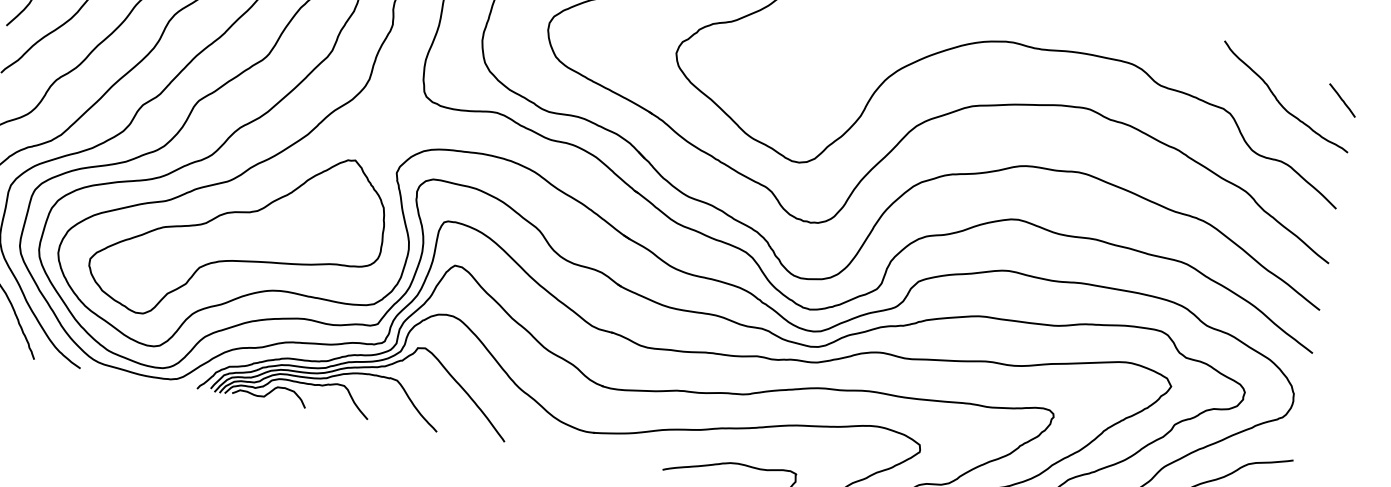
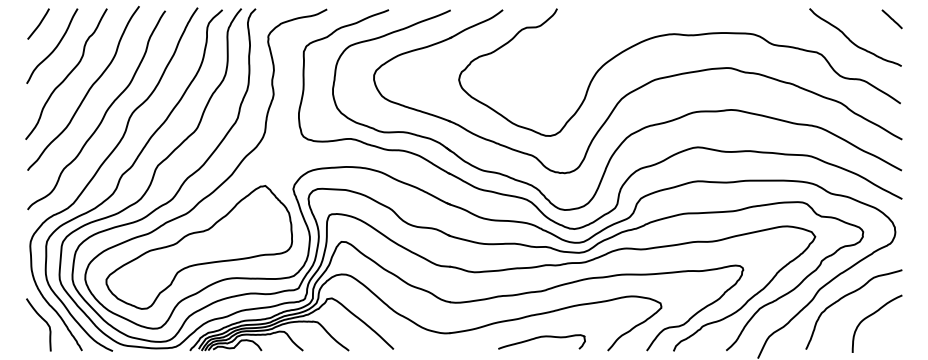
line: (1341, 100) -> (891, 19), moved

